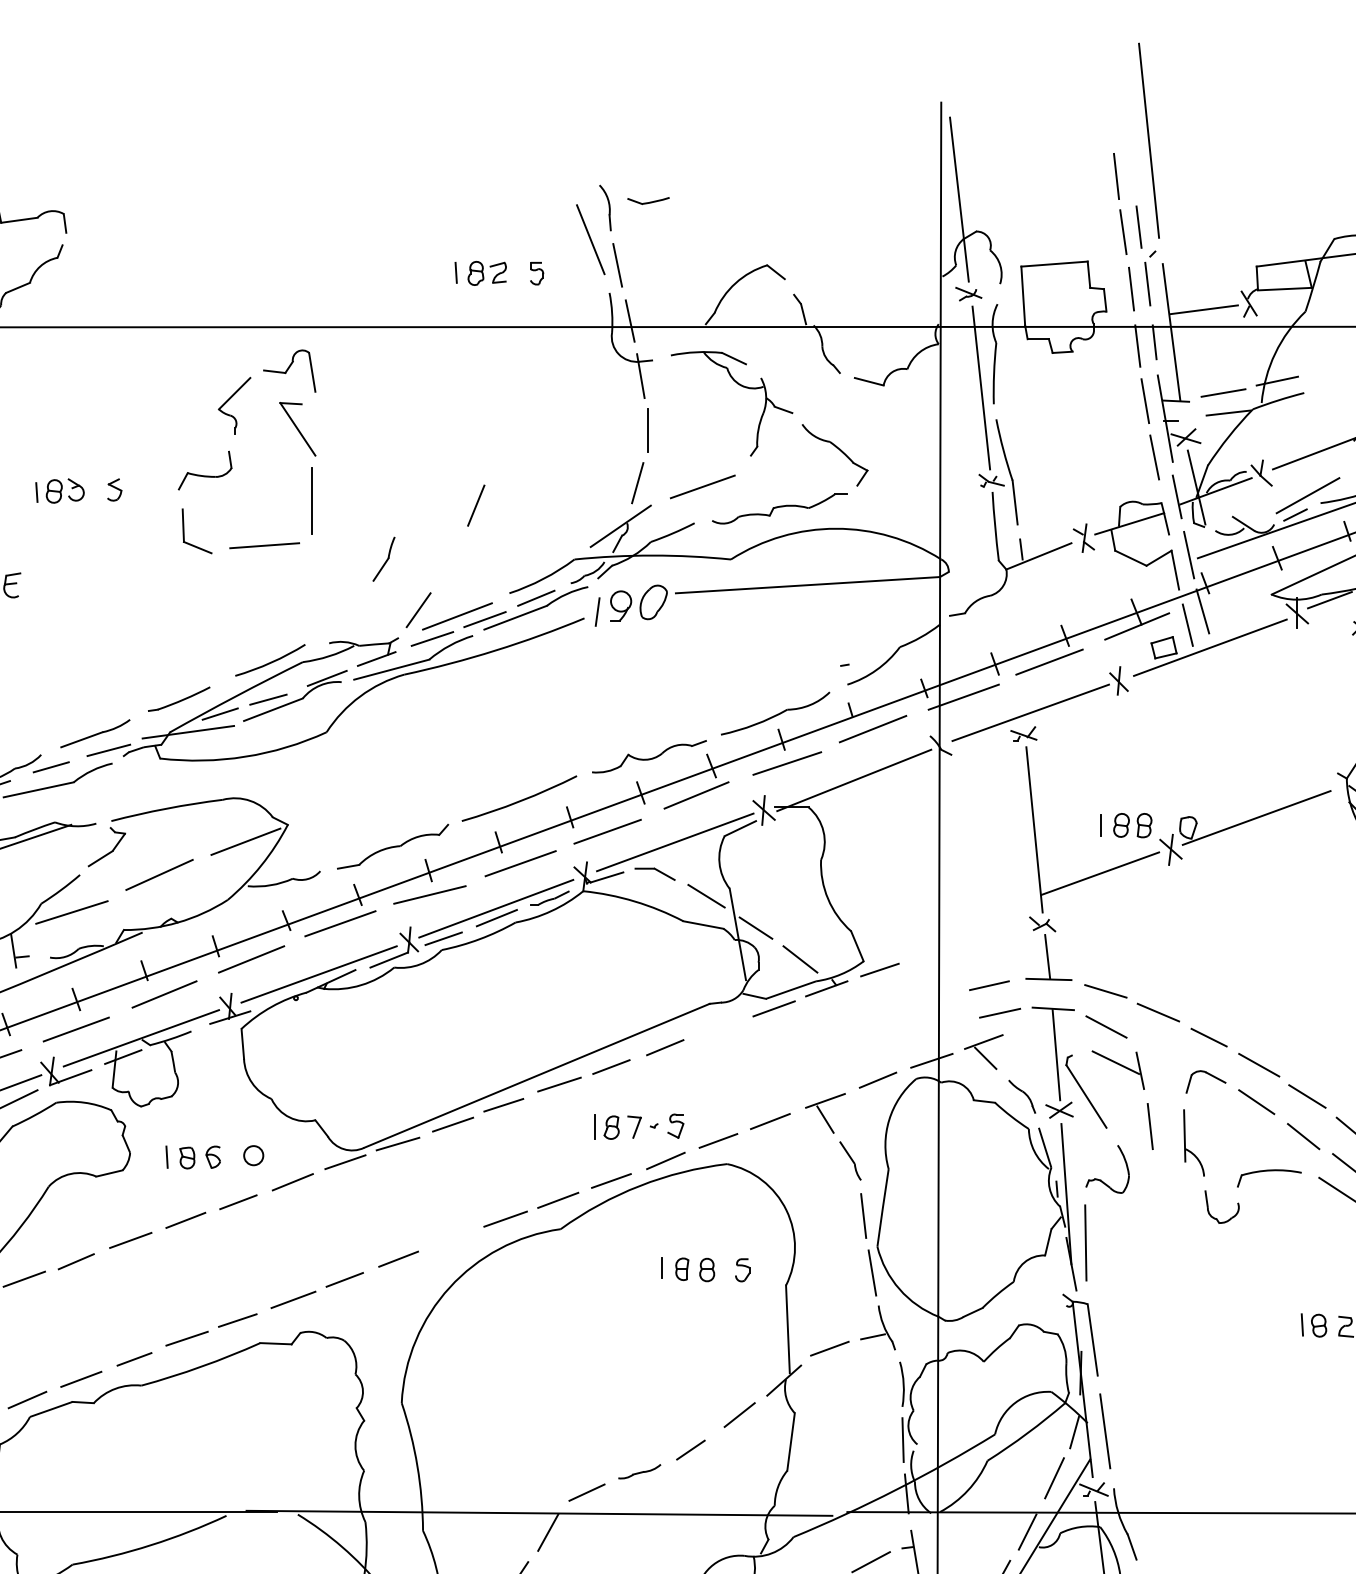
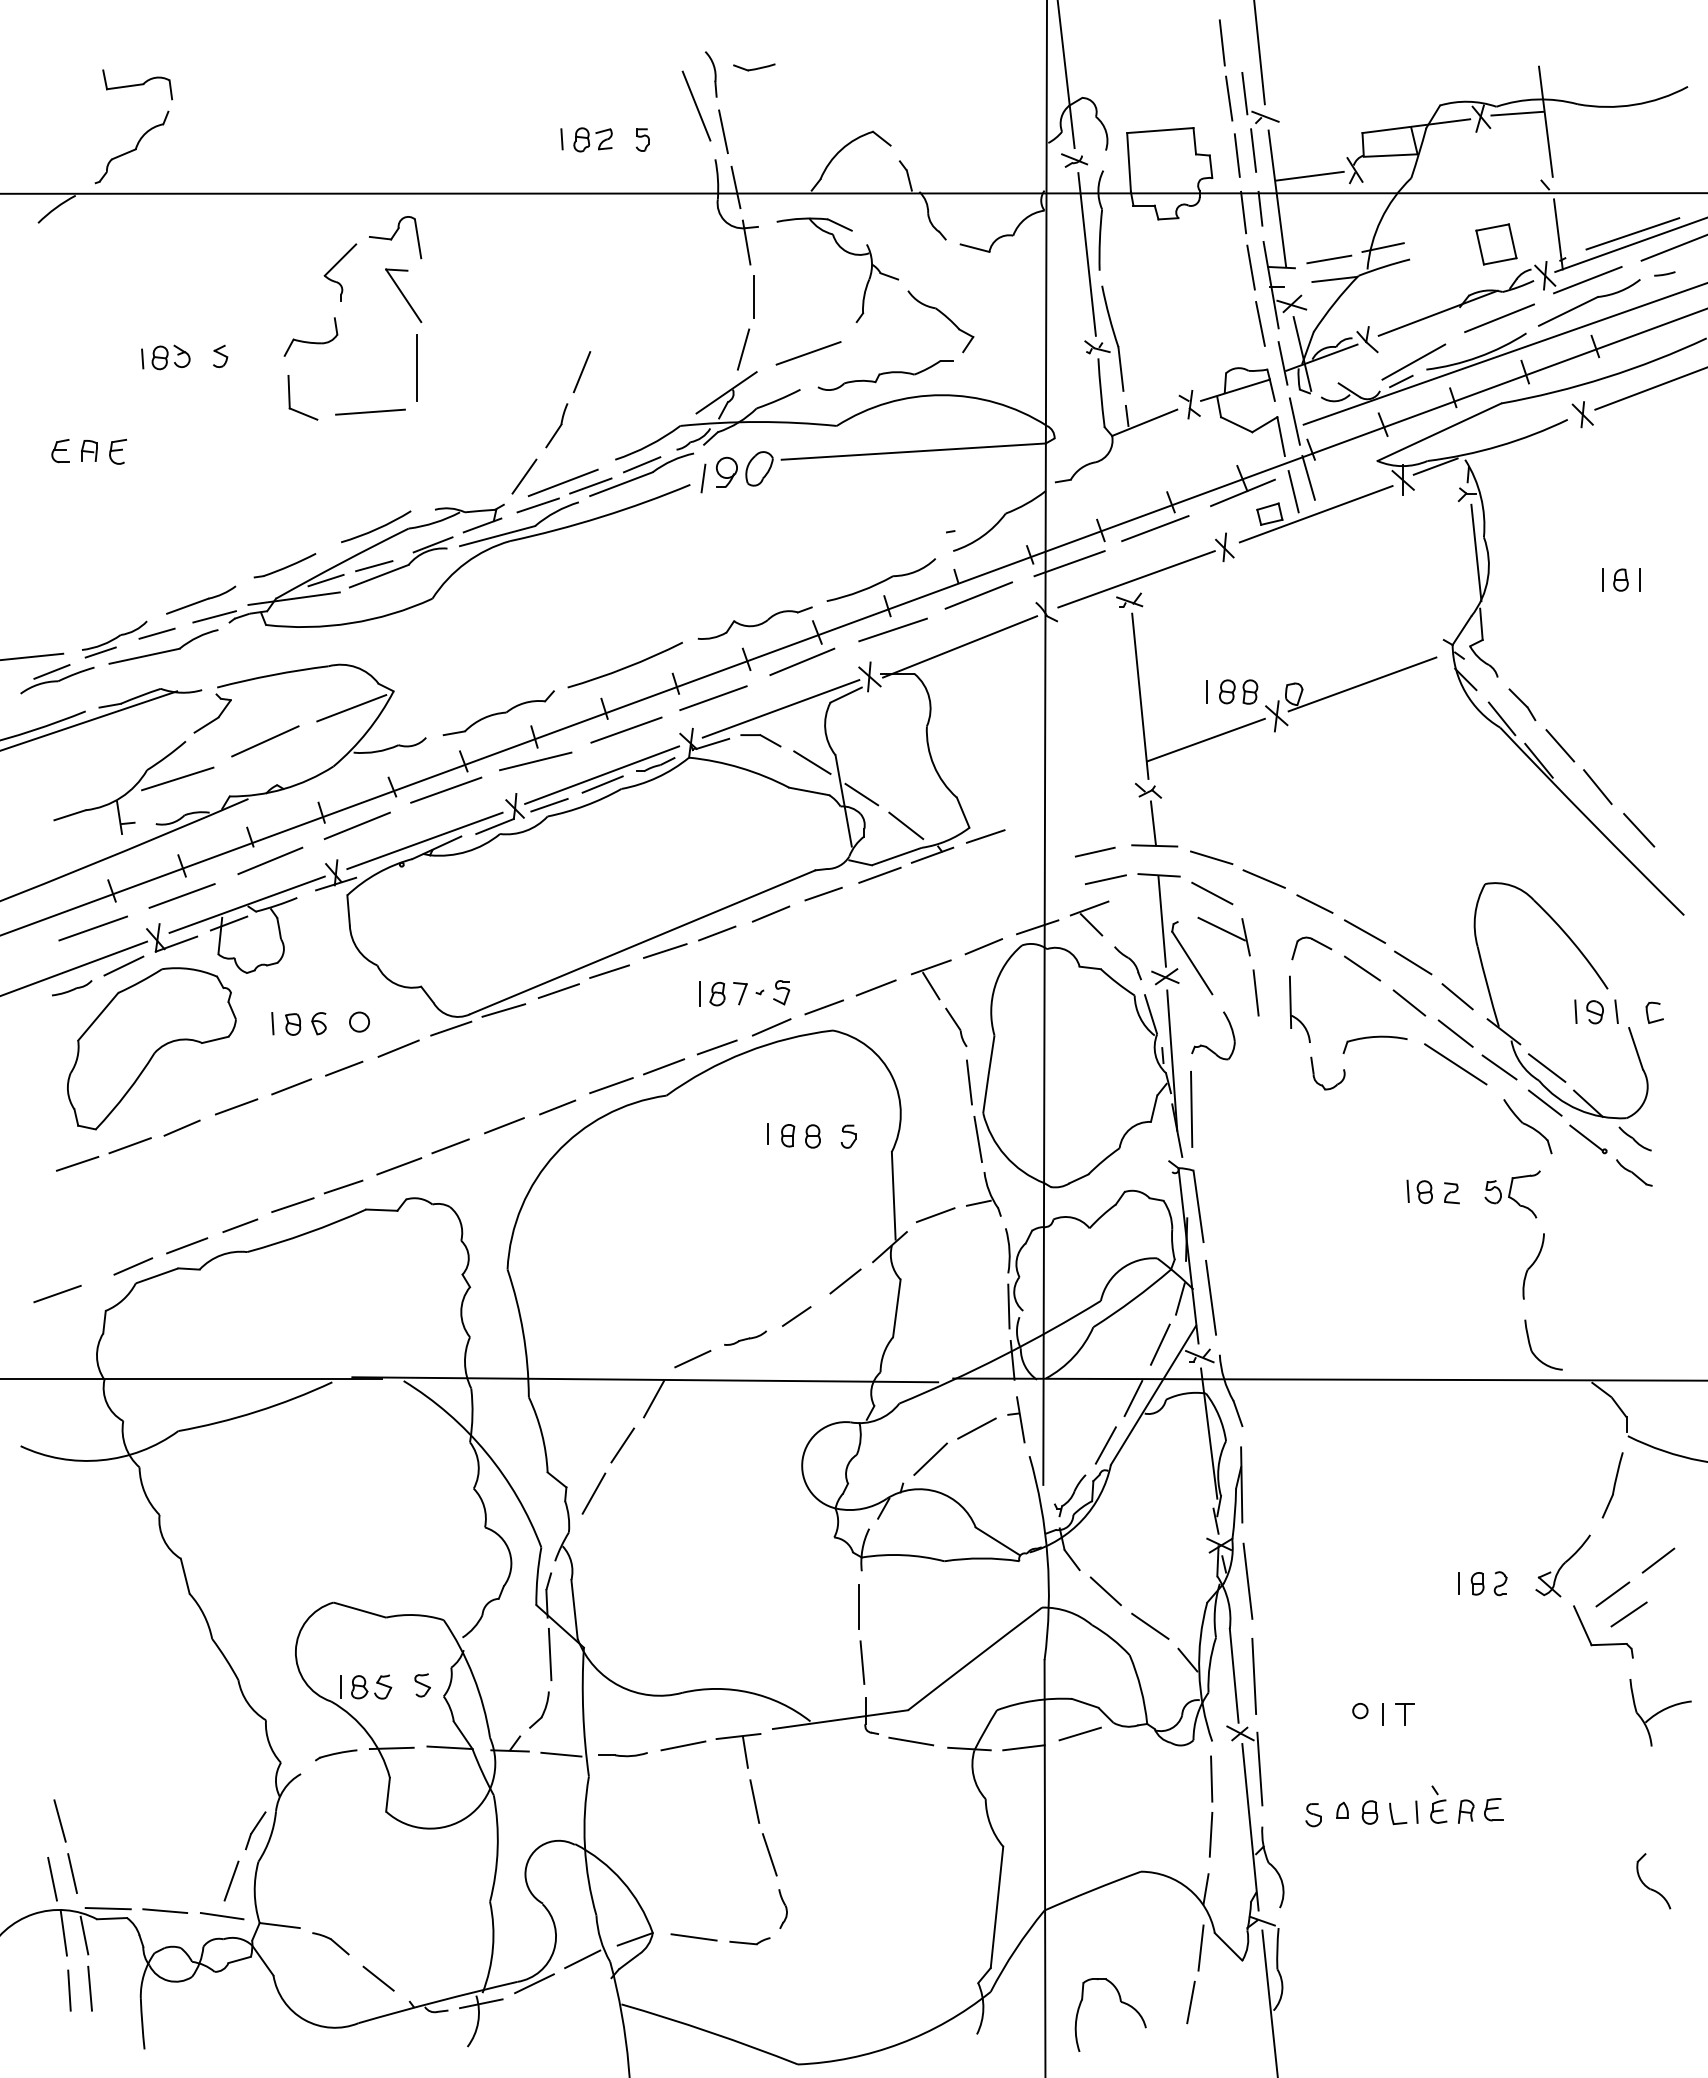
line: (1159, 250) -> (1265, 116), added
part: (383, 559) -> (556, 425), moved
line: (717, 1027) -> (823, 893), added
line: (451, 1241) -> (557, 1107), added

